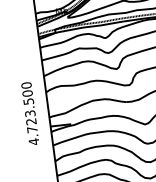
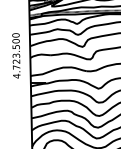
text: (30, 113) -> (16, 55), moved

